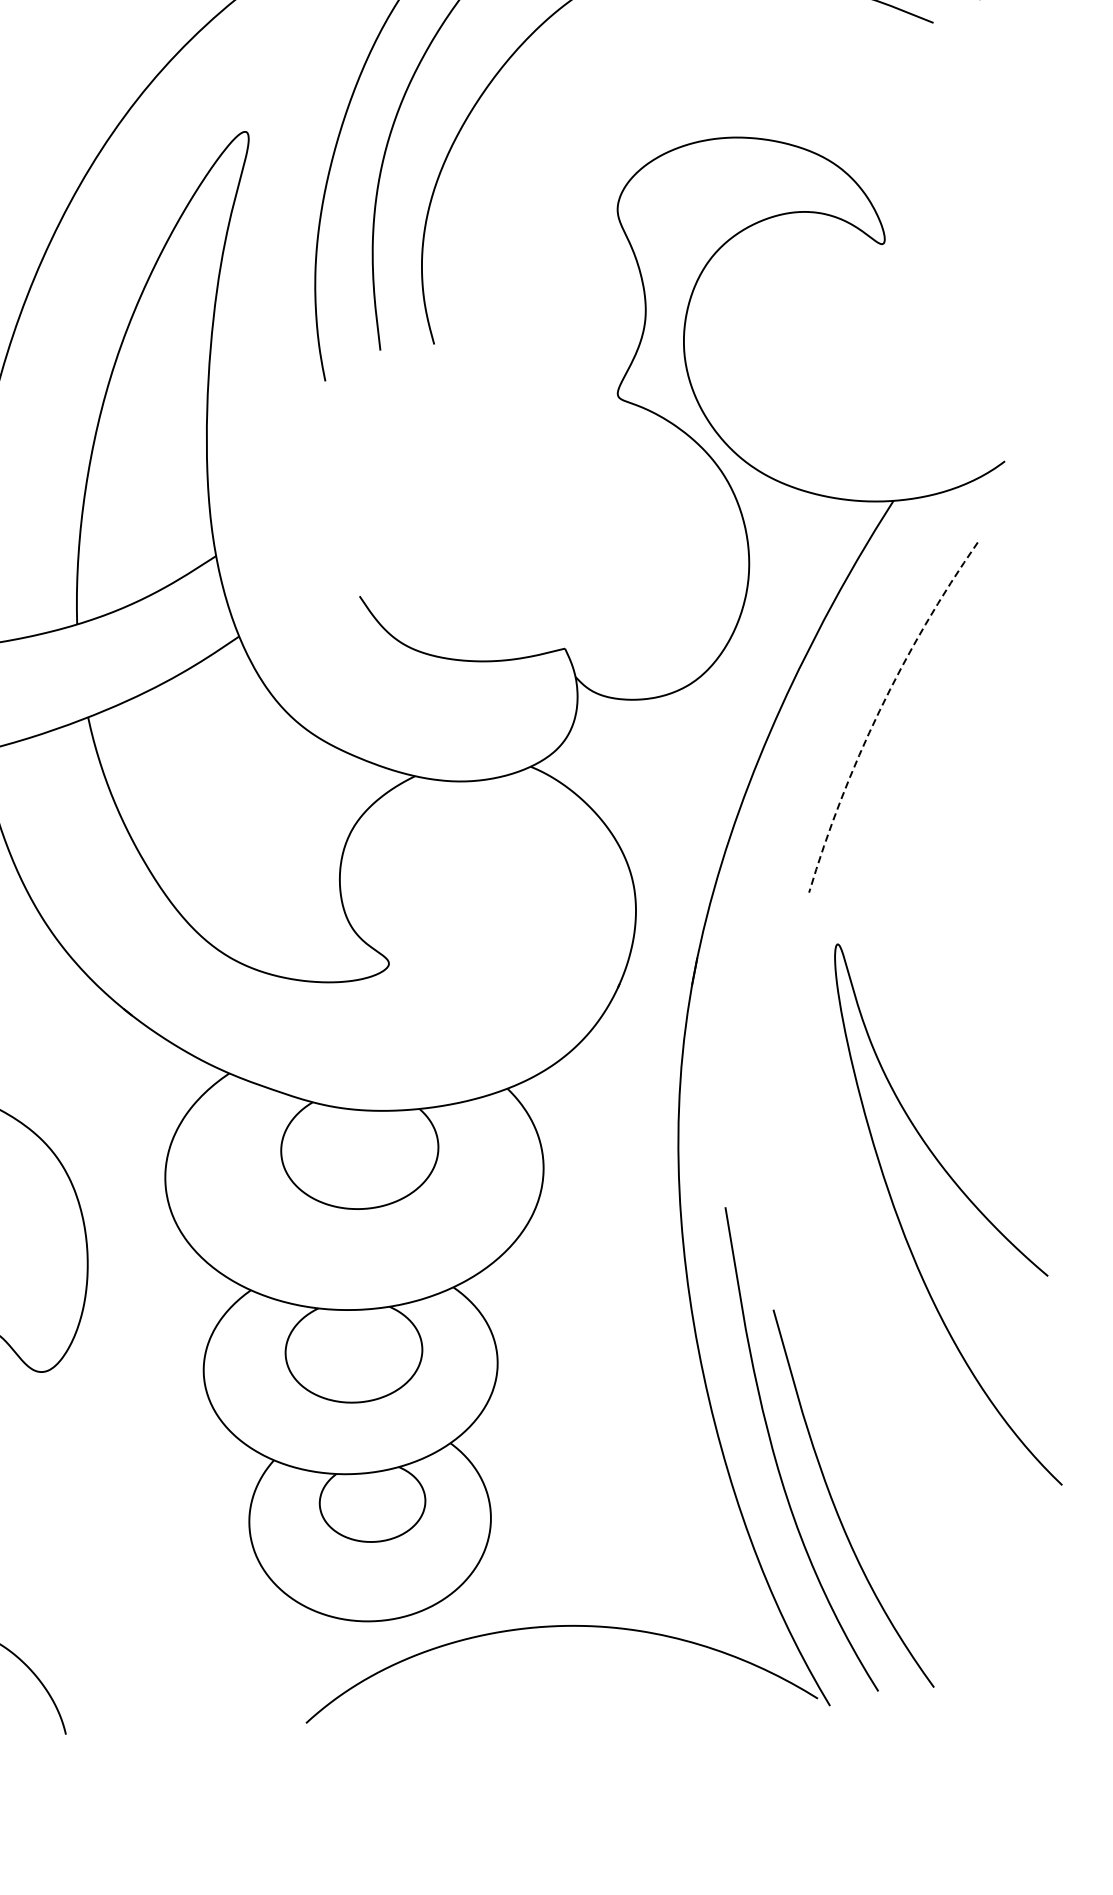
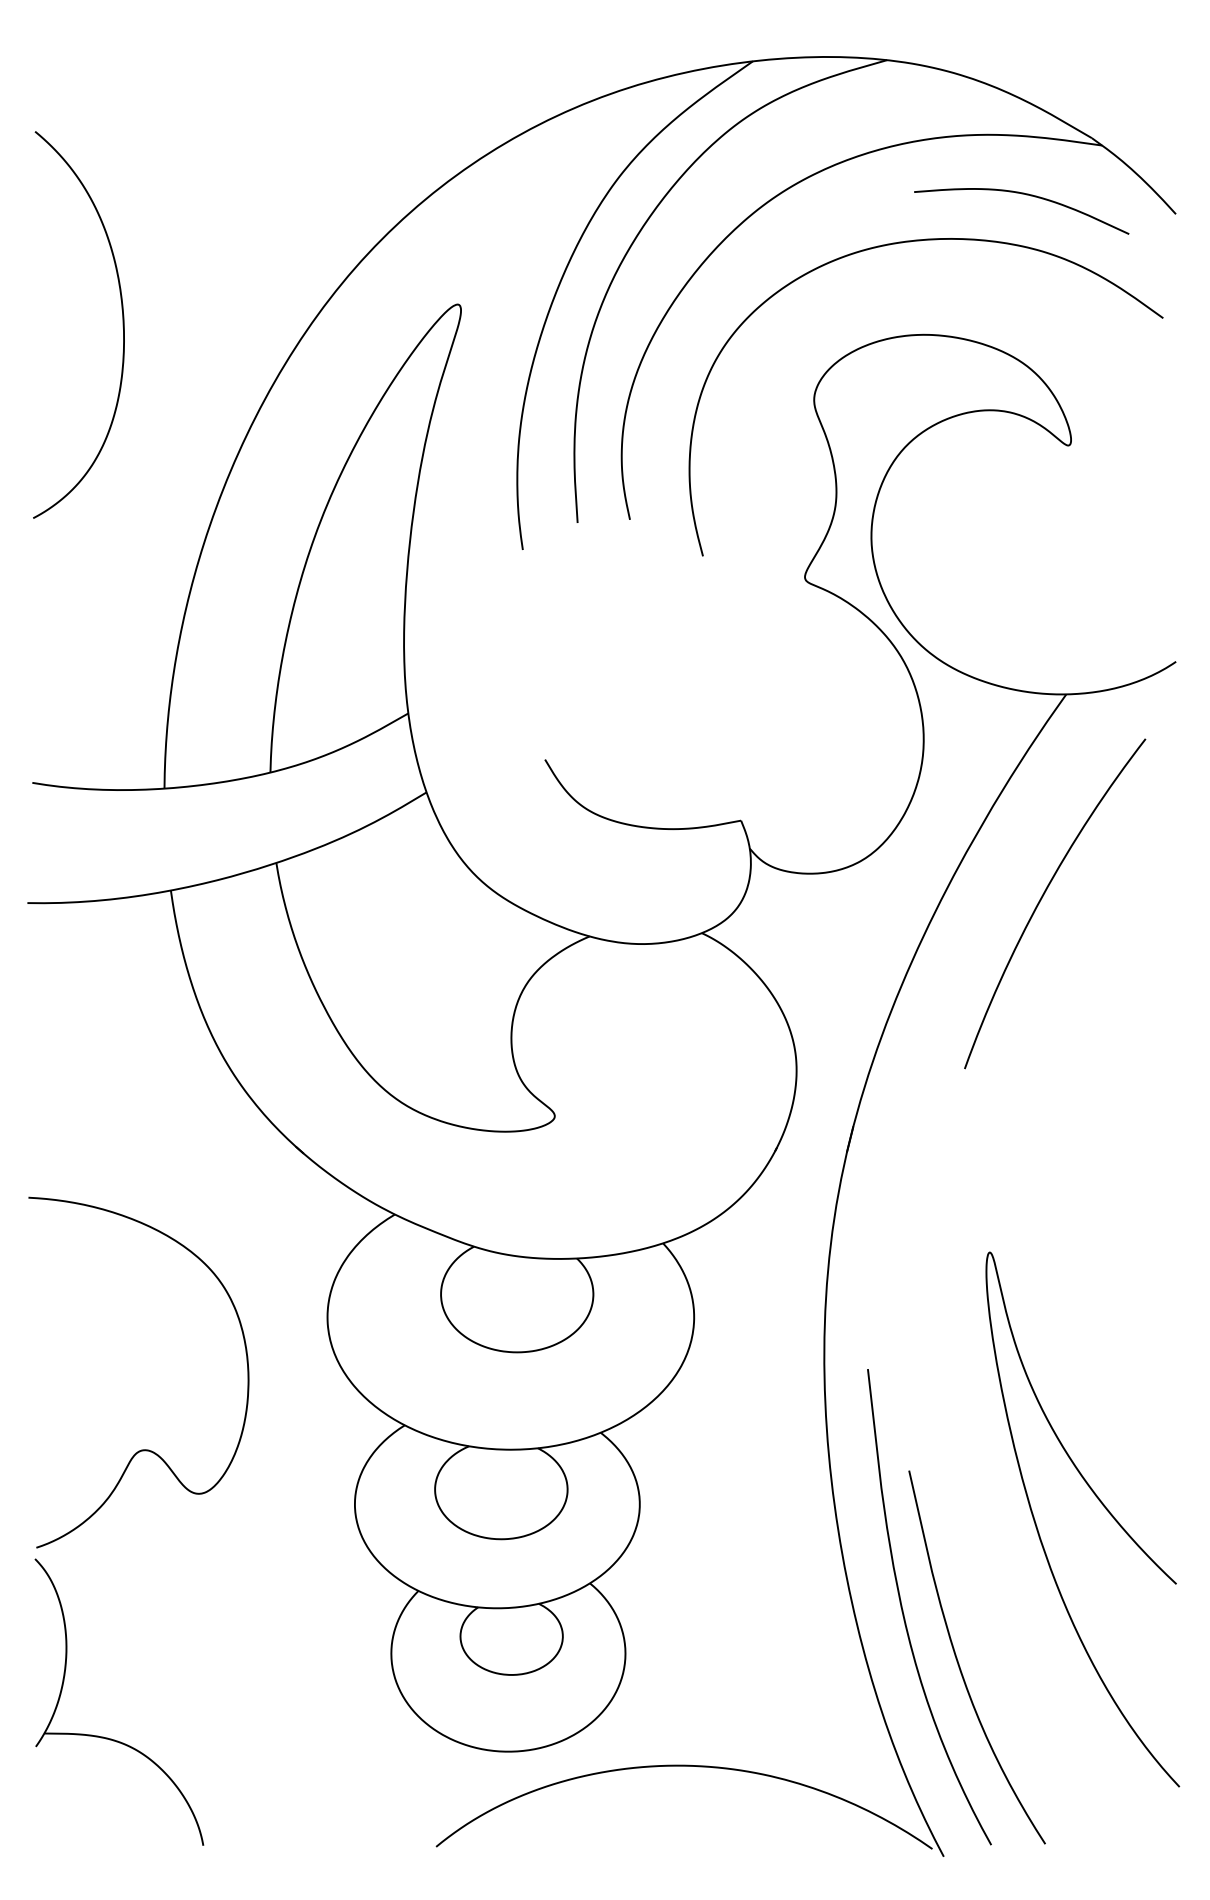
curve: (700, 44) -> (902, 243), added
arc: (879, 710) -> (1042, 896), dashed -> solid
curve: (966, 1198) -> (1101, 1504), moved

